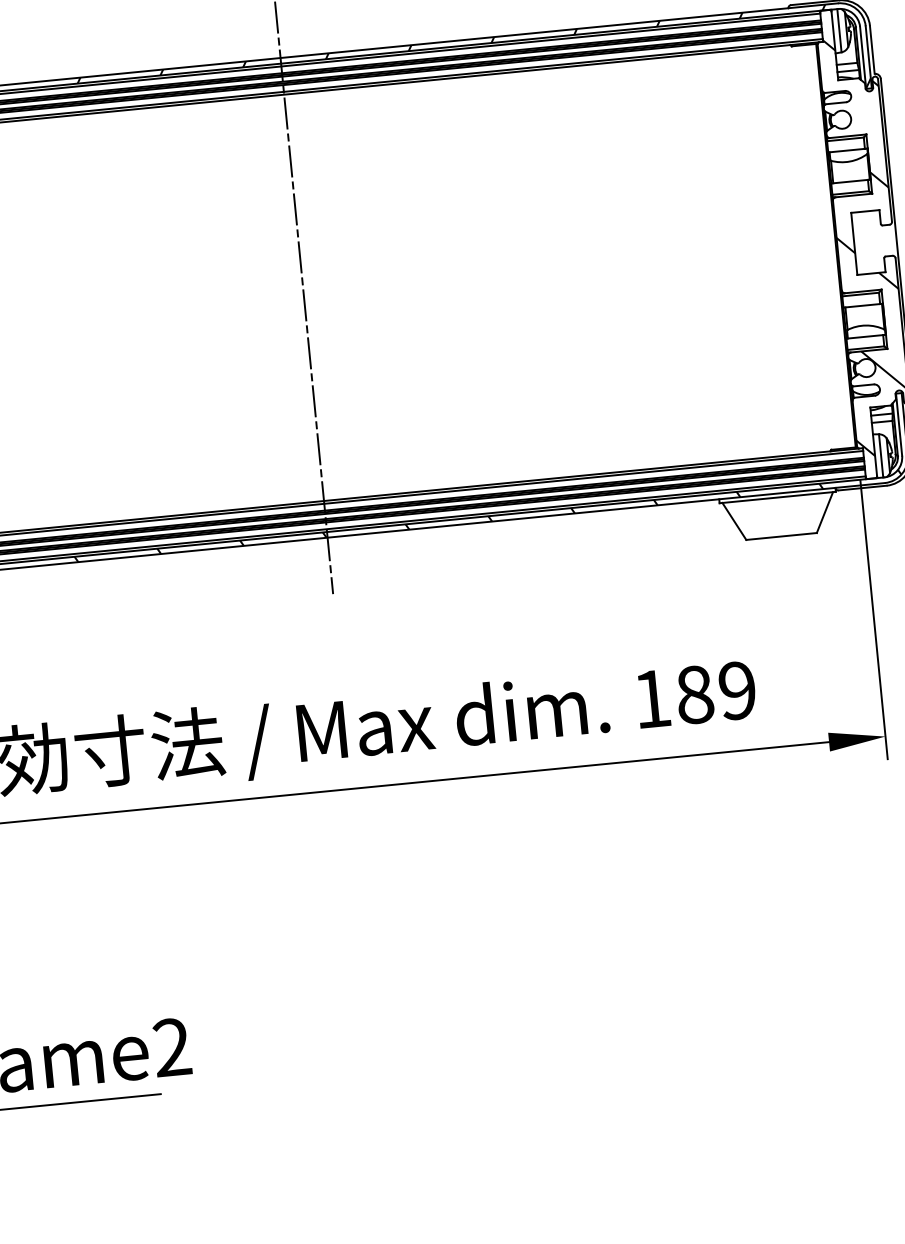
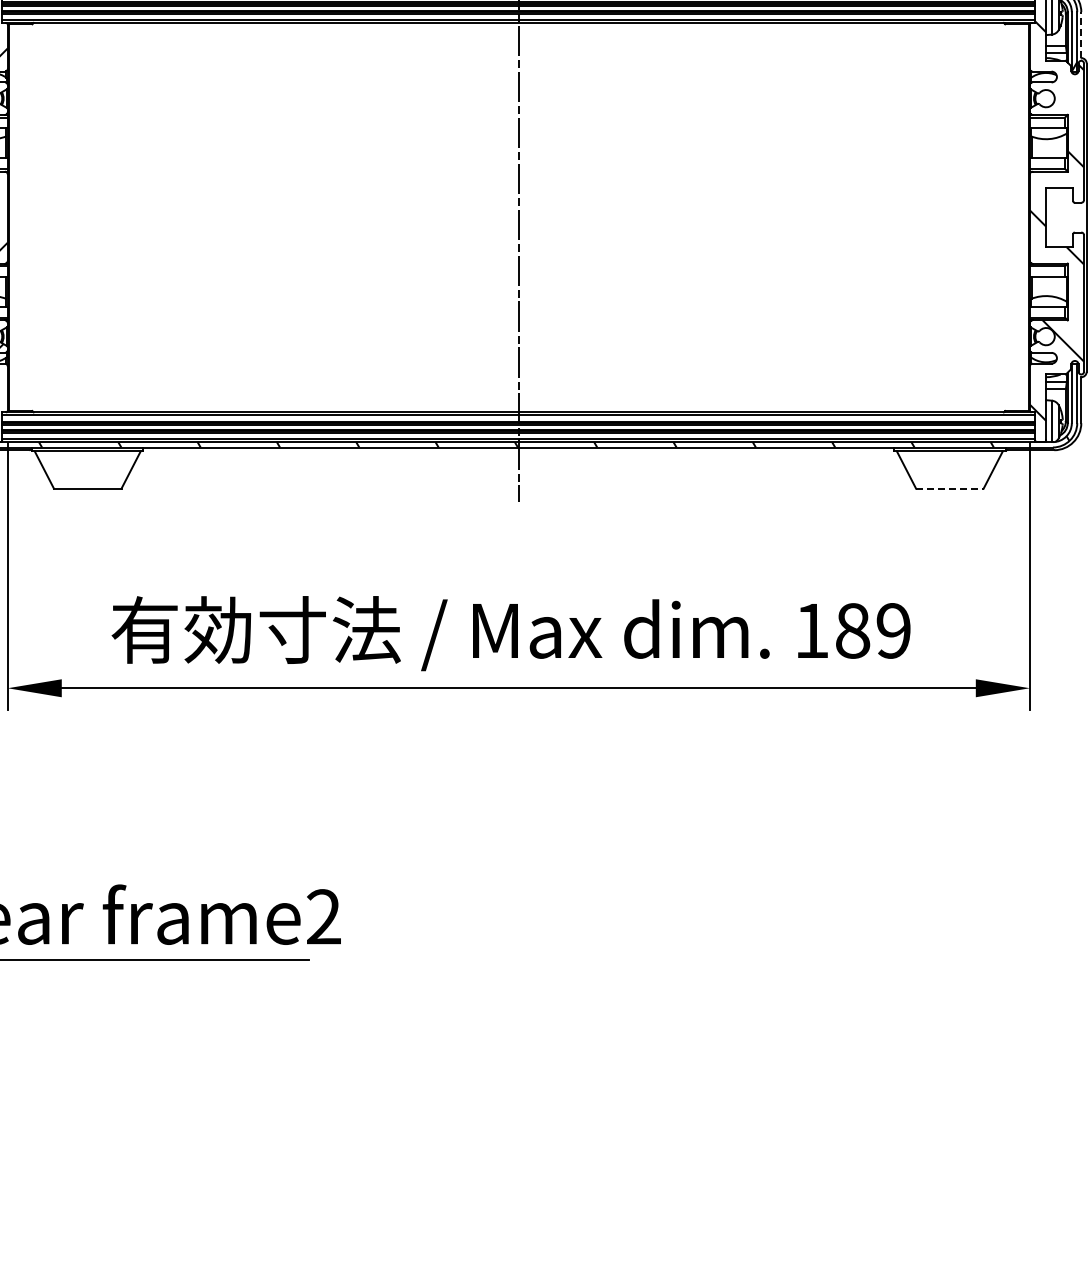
line: (872, 50) -> (1081, 35), solid -> dashed
line: (781, 536) -> (949, 488), solid -> dashed

